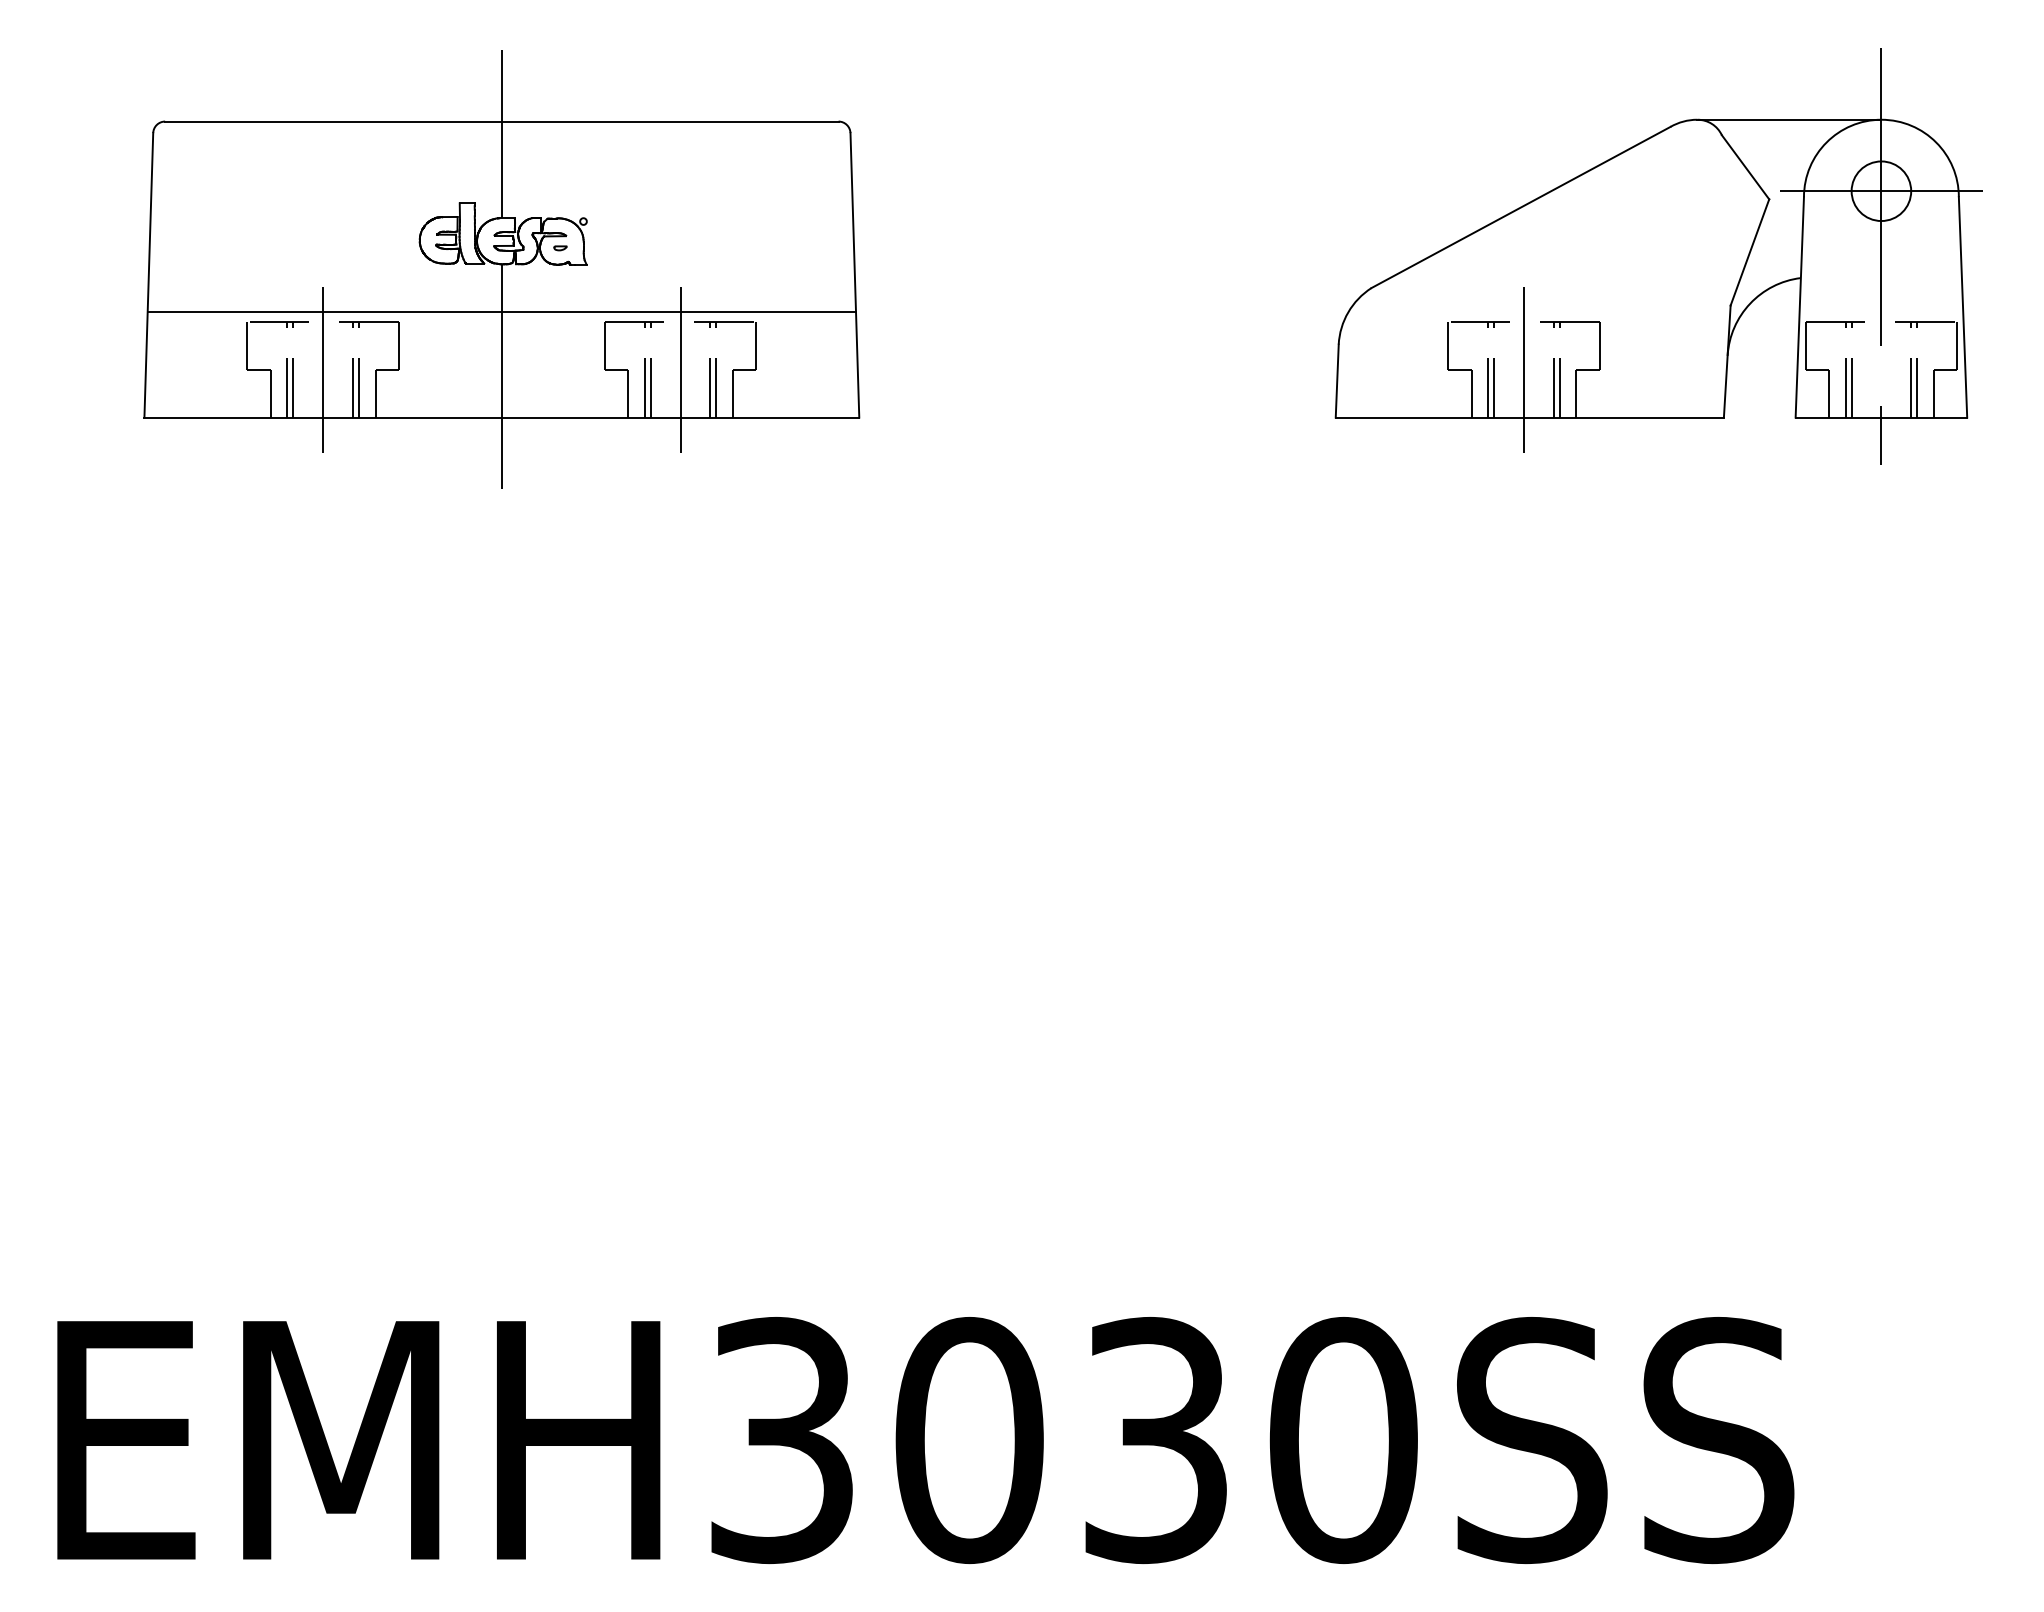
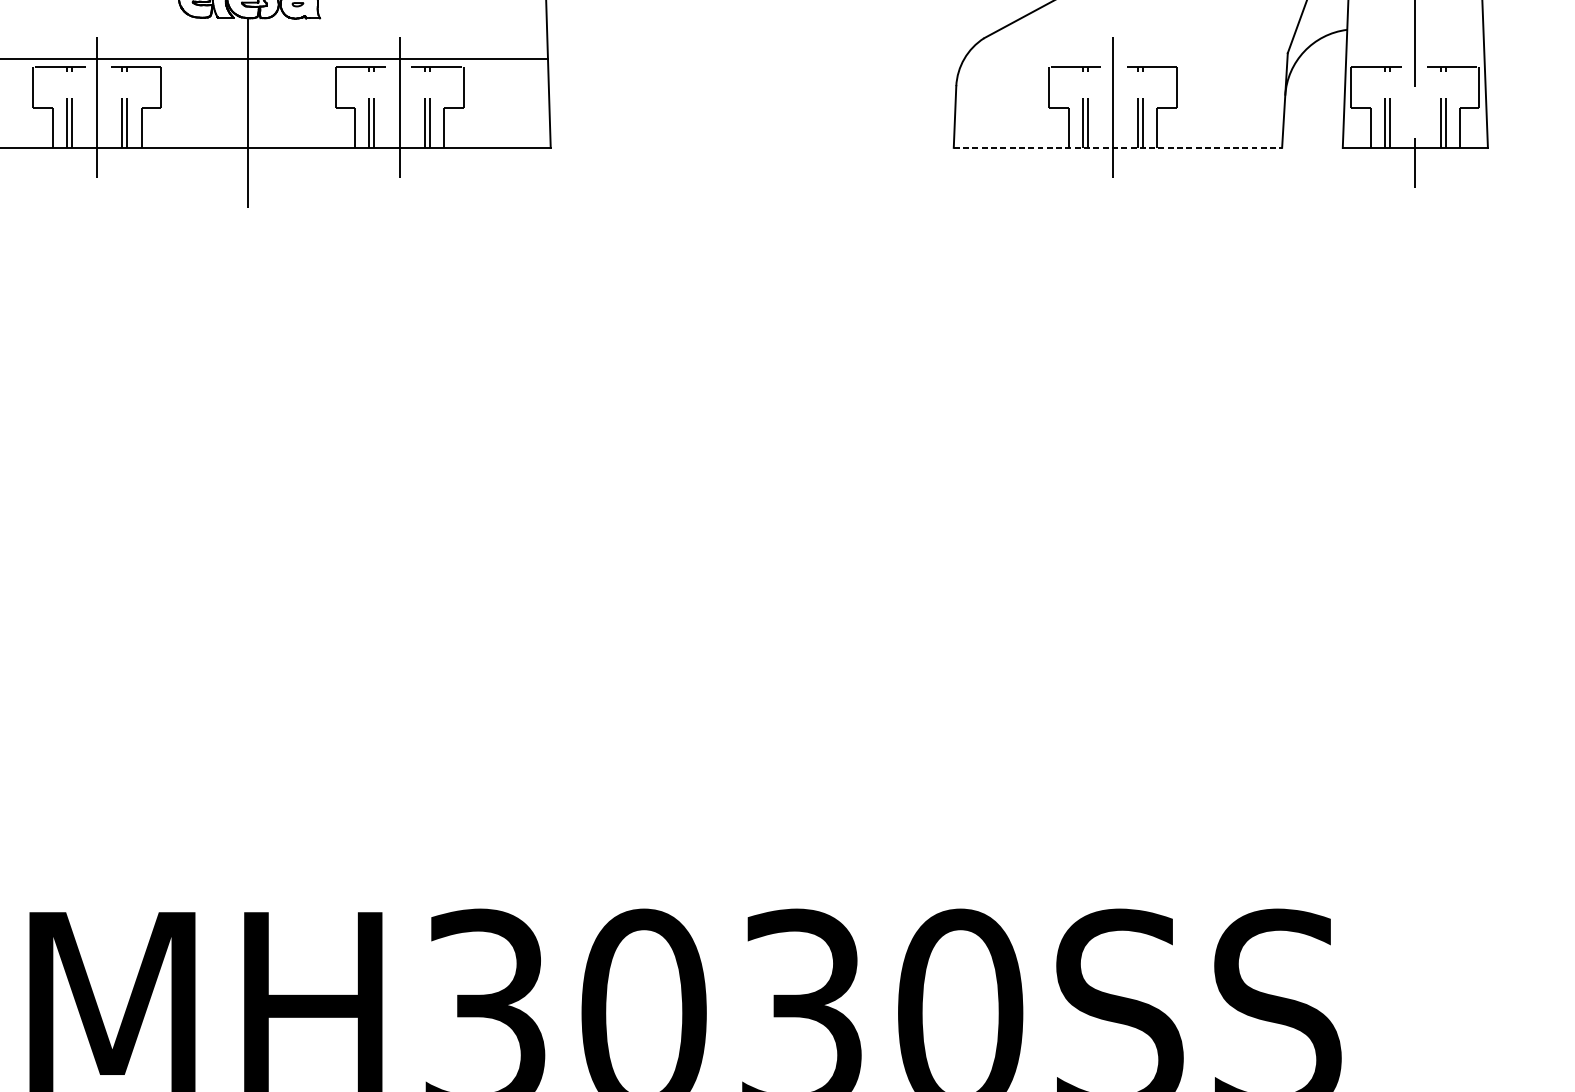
line: (1530, 417) -> (1118, 147), solid -> dashed

